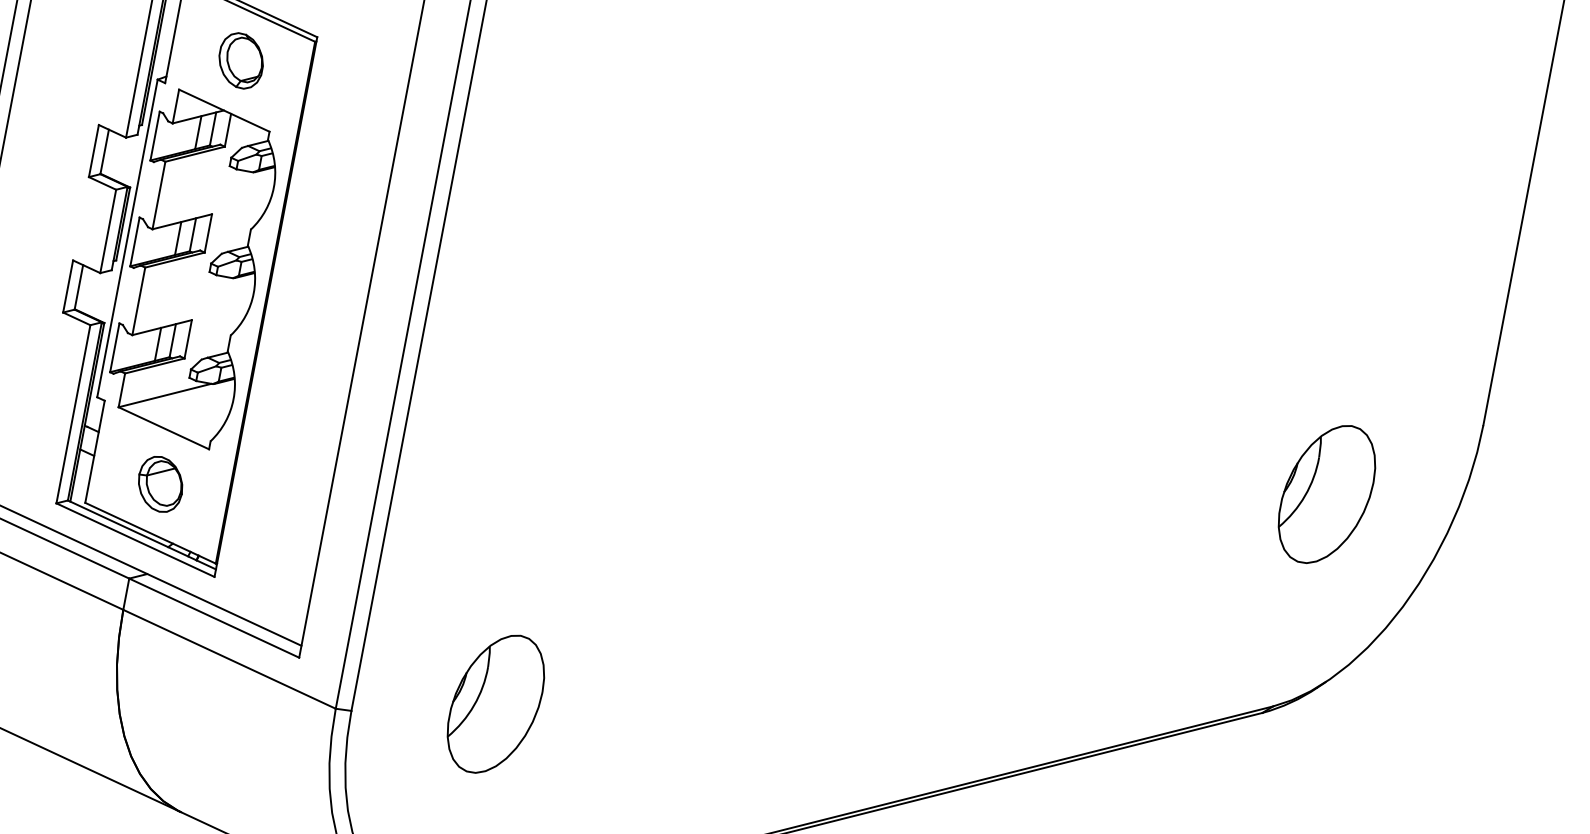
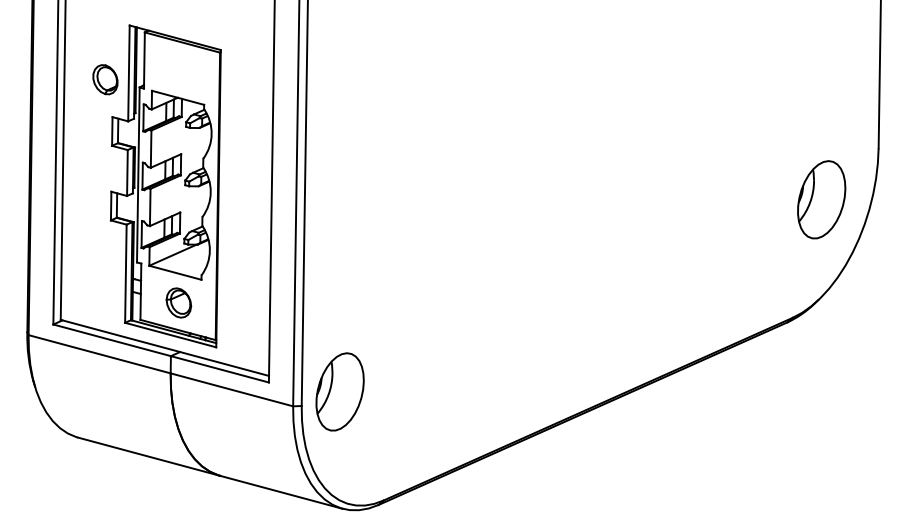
part: (241, 60) -> (105, 79), moved
part: (1326, 493) -> (821, 199), moved
part: (494, 703) -> (339, 391), moved

